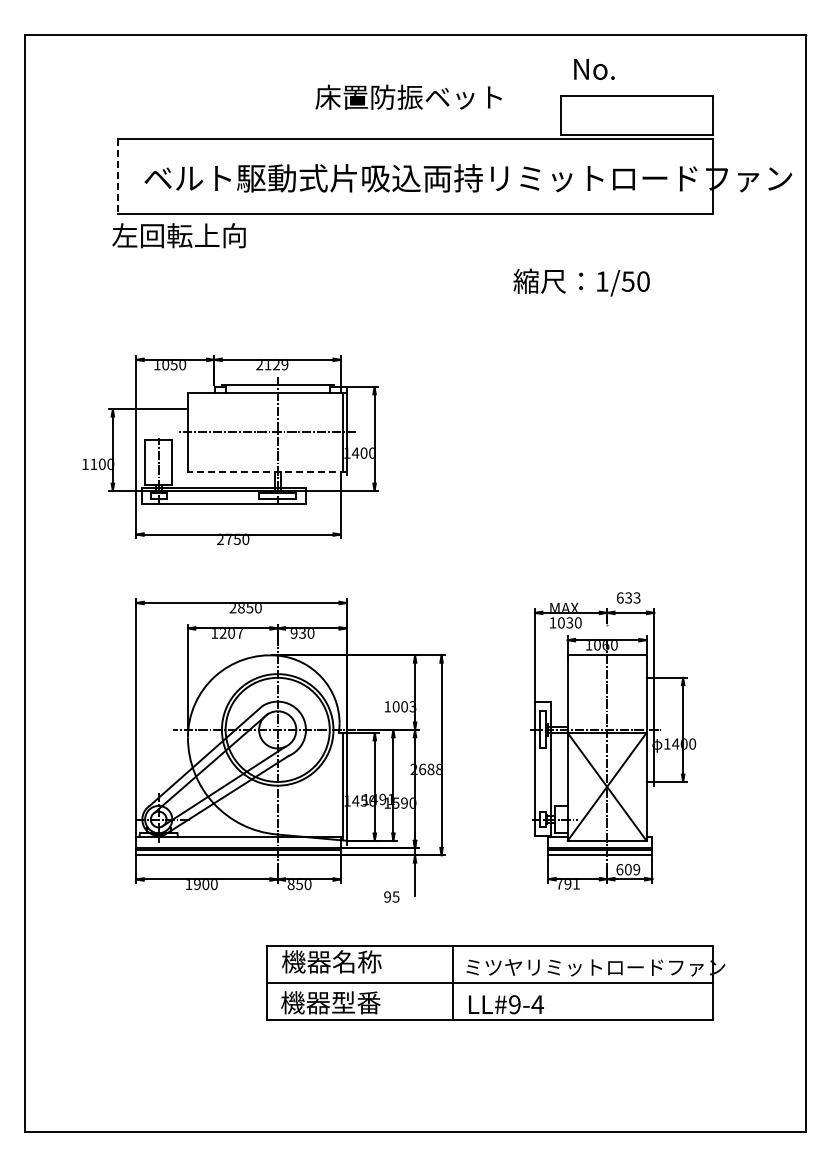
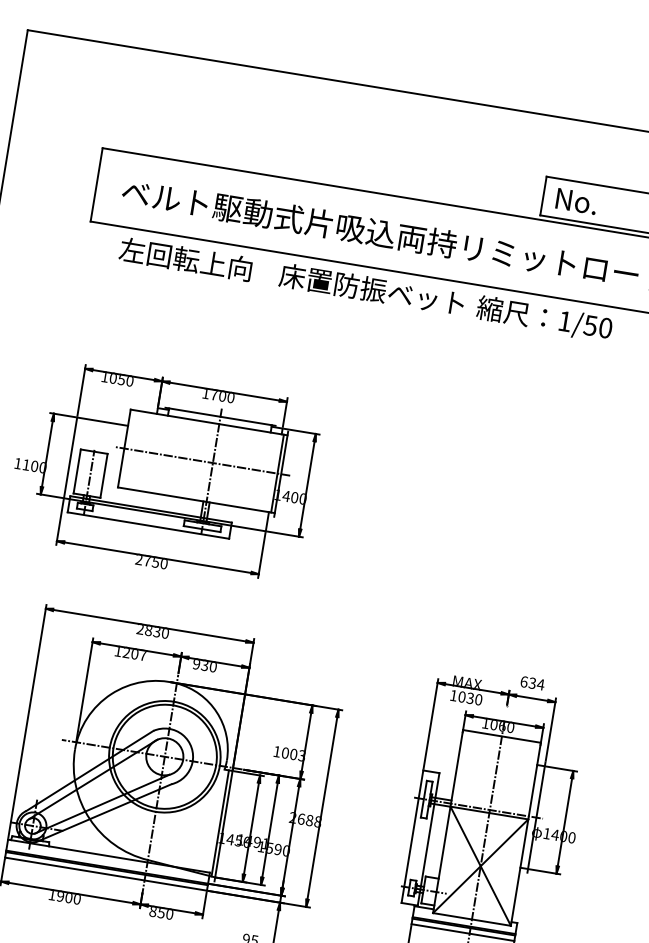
text: (594, 69) -> (576, 201), moved
text: (408, 96) -> (371, 288), moved
line: (118, 177) -> (96, 185), dashed -> solid
text: (178, 235) -> (185, 259), moved
text: (581, 282) -> (544, 318), moved
text: (272, 365) -> (218, 396), 2129 -> 1700
line: (266, 471) -> (195, 499), dashed -> solid
text: (636, 597) -> (540, 684), 633 -> 634
text: (250, 608) -> (157, 632), 2850 -> 2830

